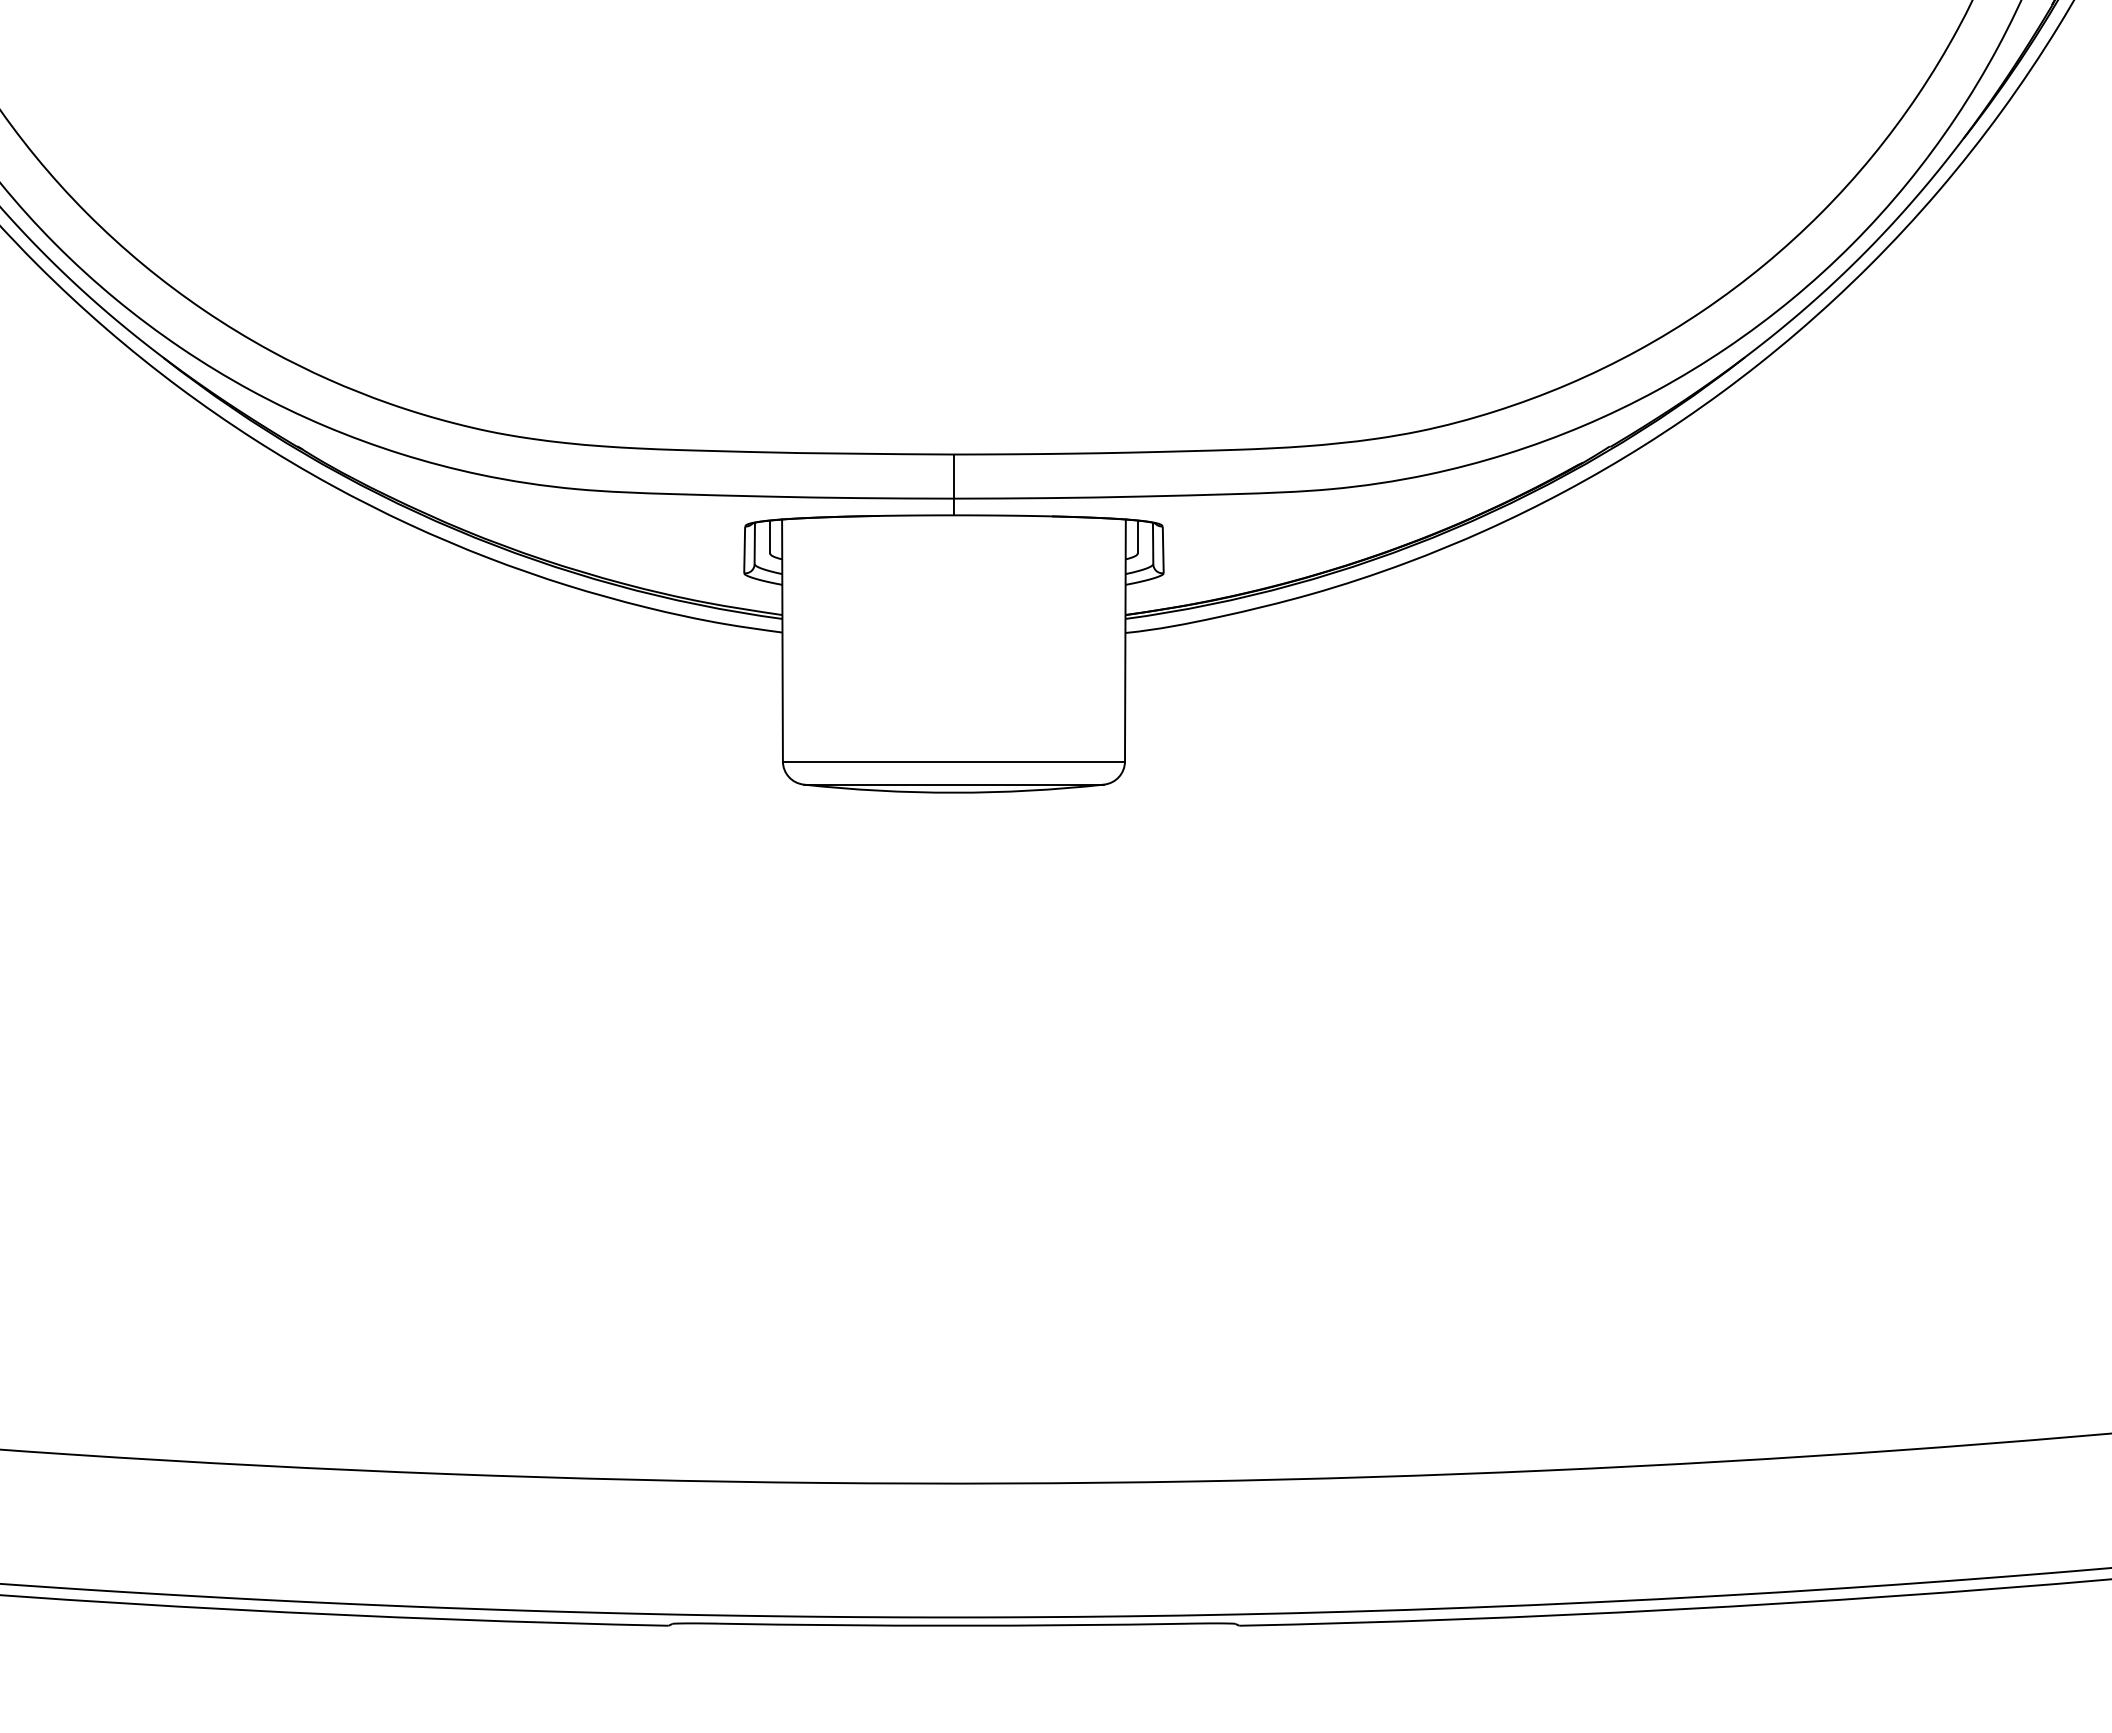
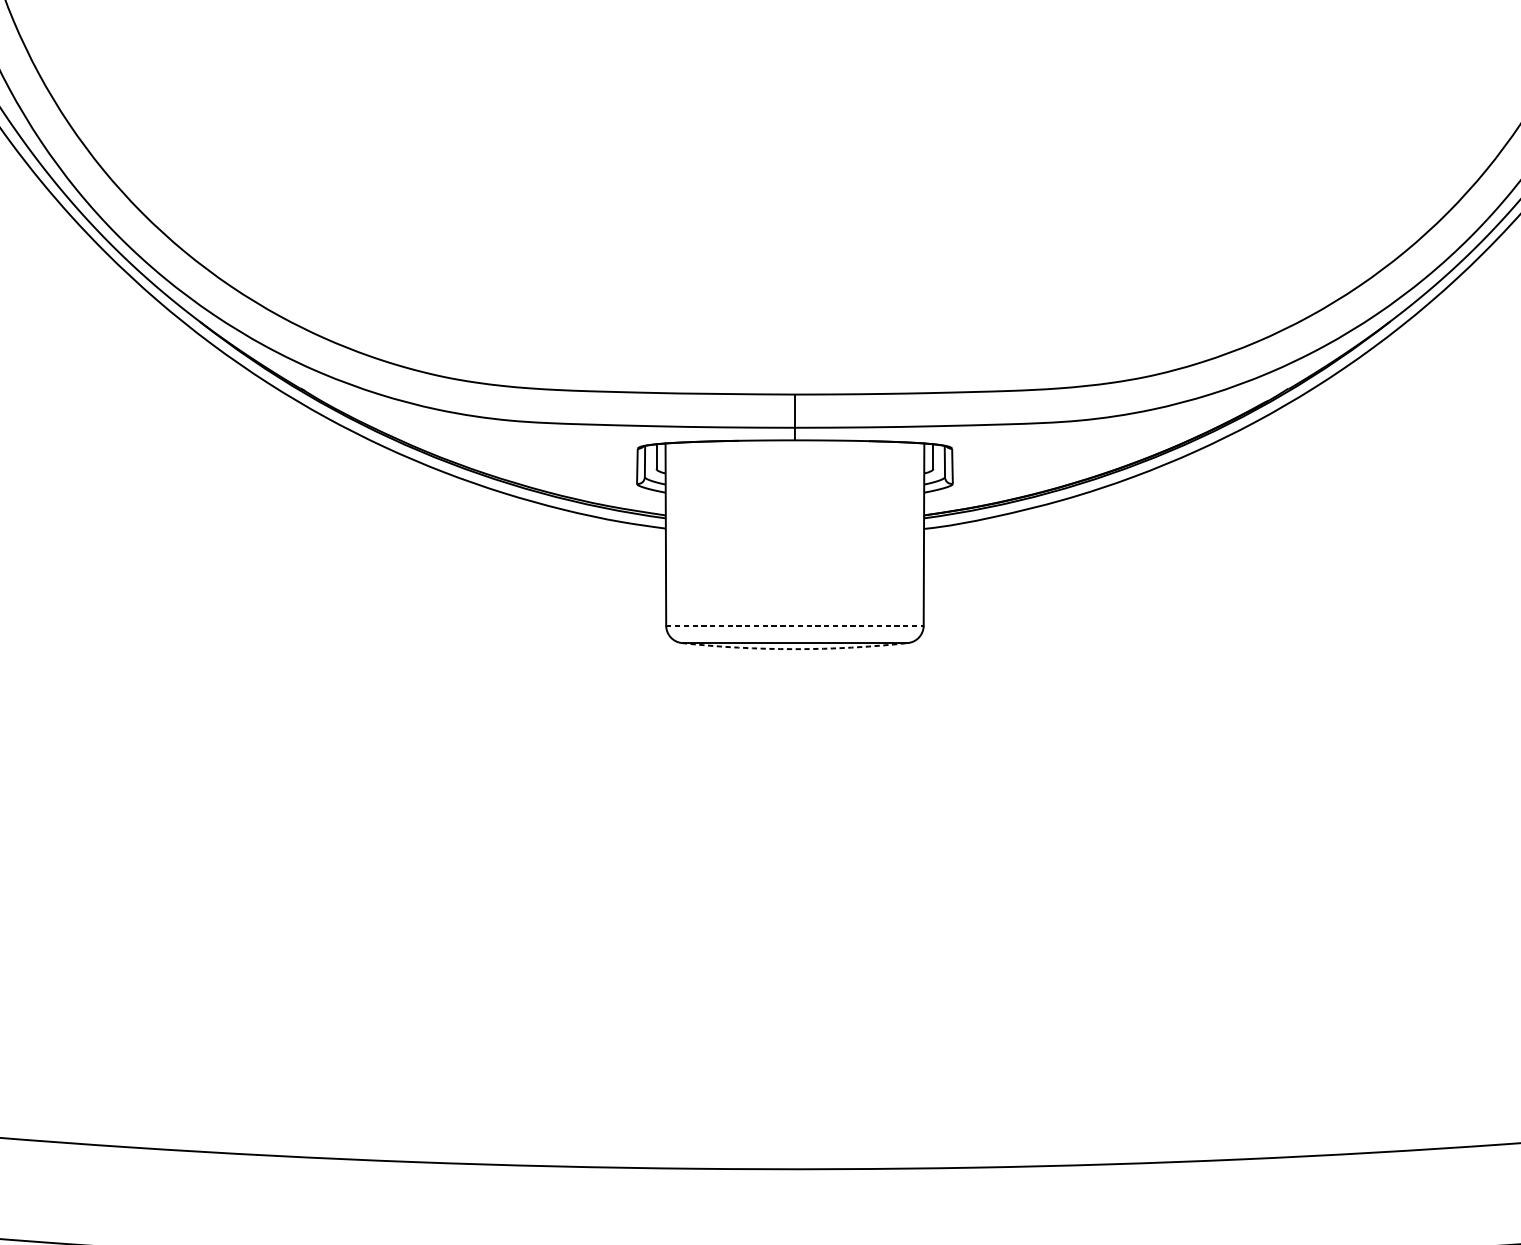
line: (954, 761) -> (795, 625), solid -> dashed
arc: (953, 792) -> (794, 649), solid -> dashed

